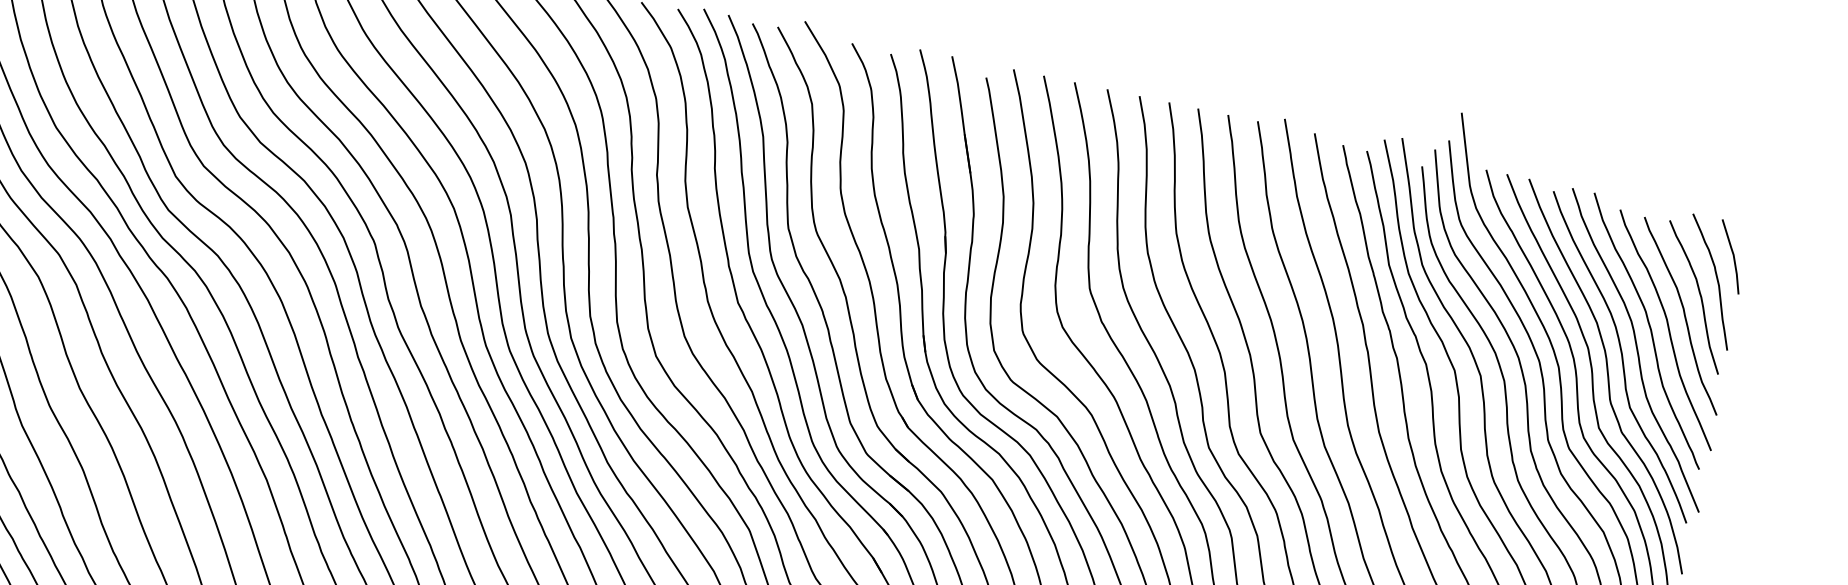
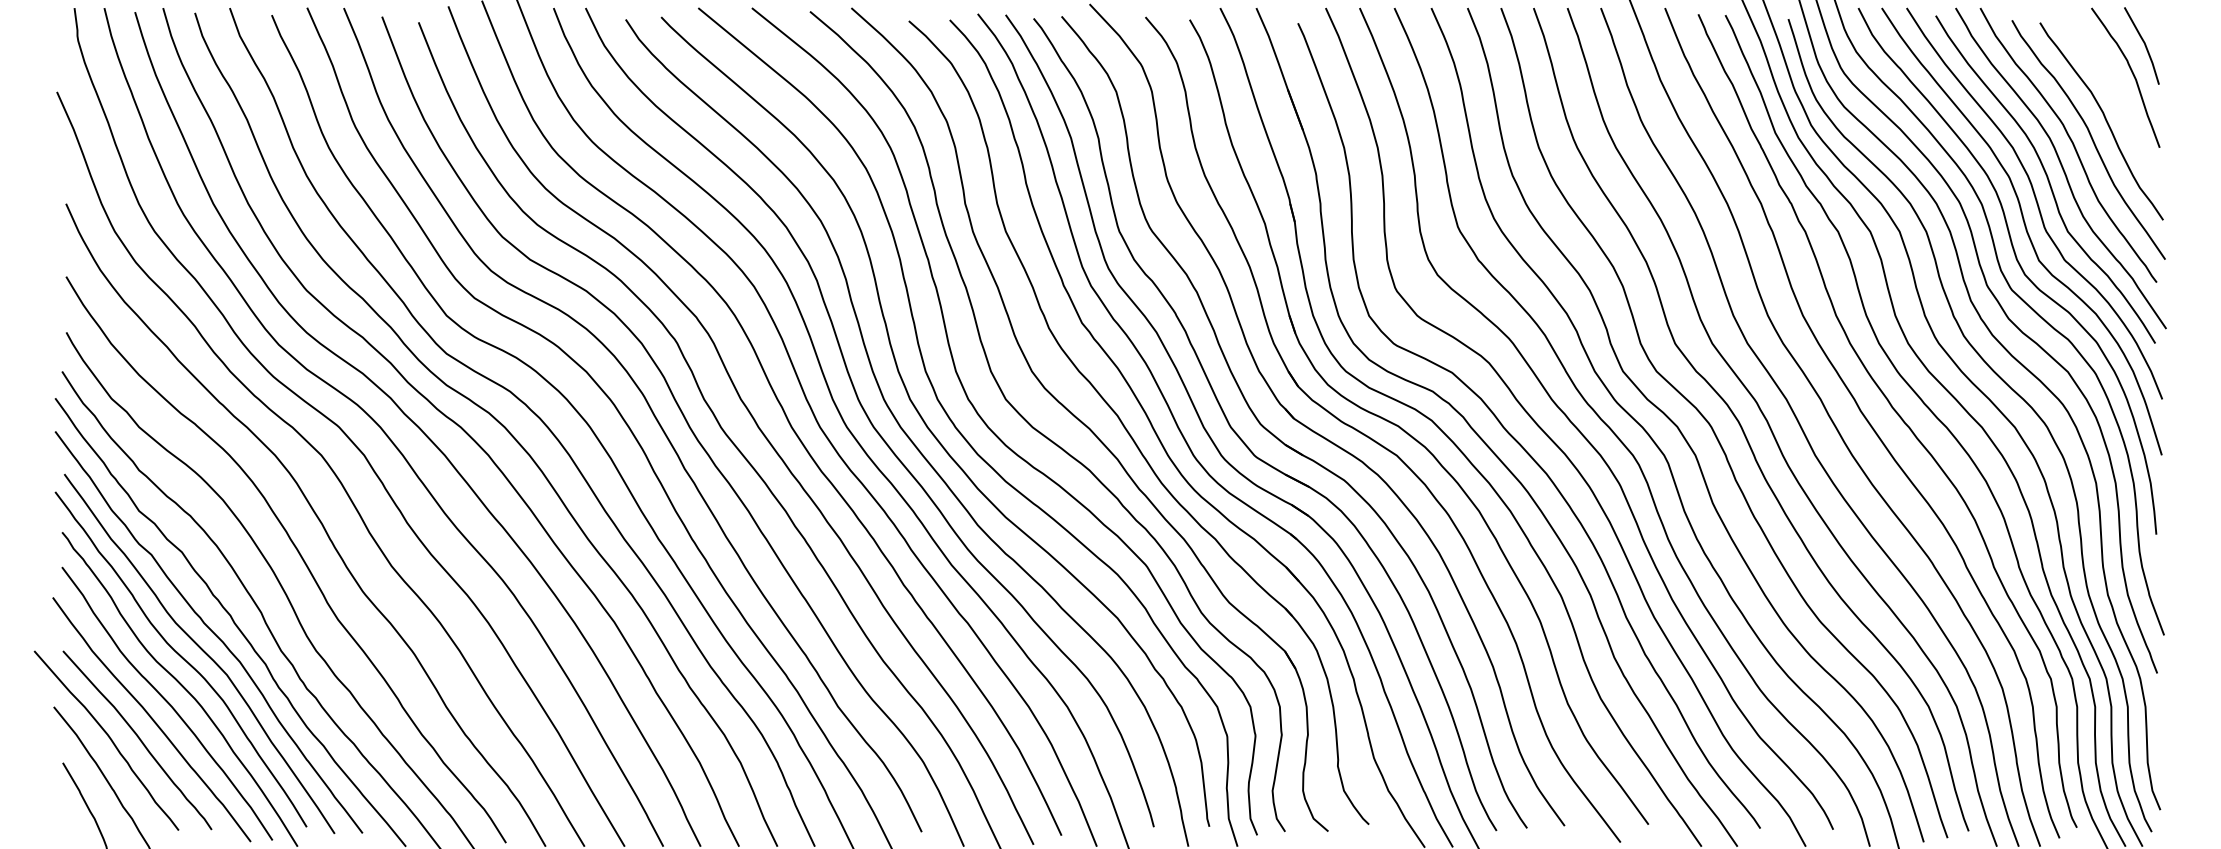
curve: (1699, 294) -> (2116, 93), removed

